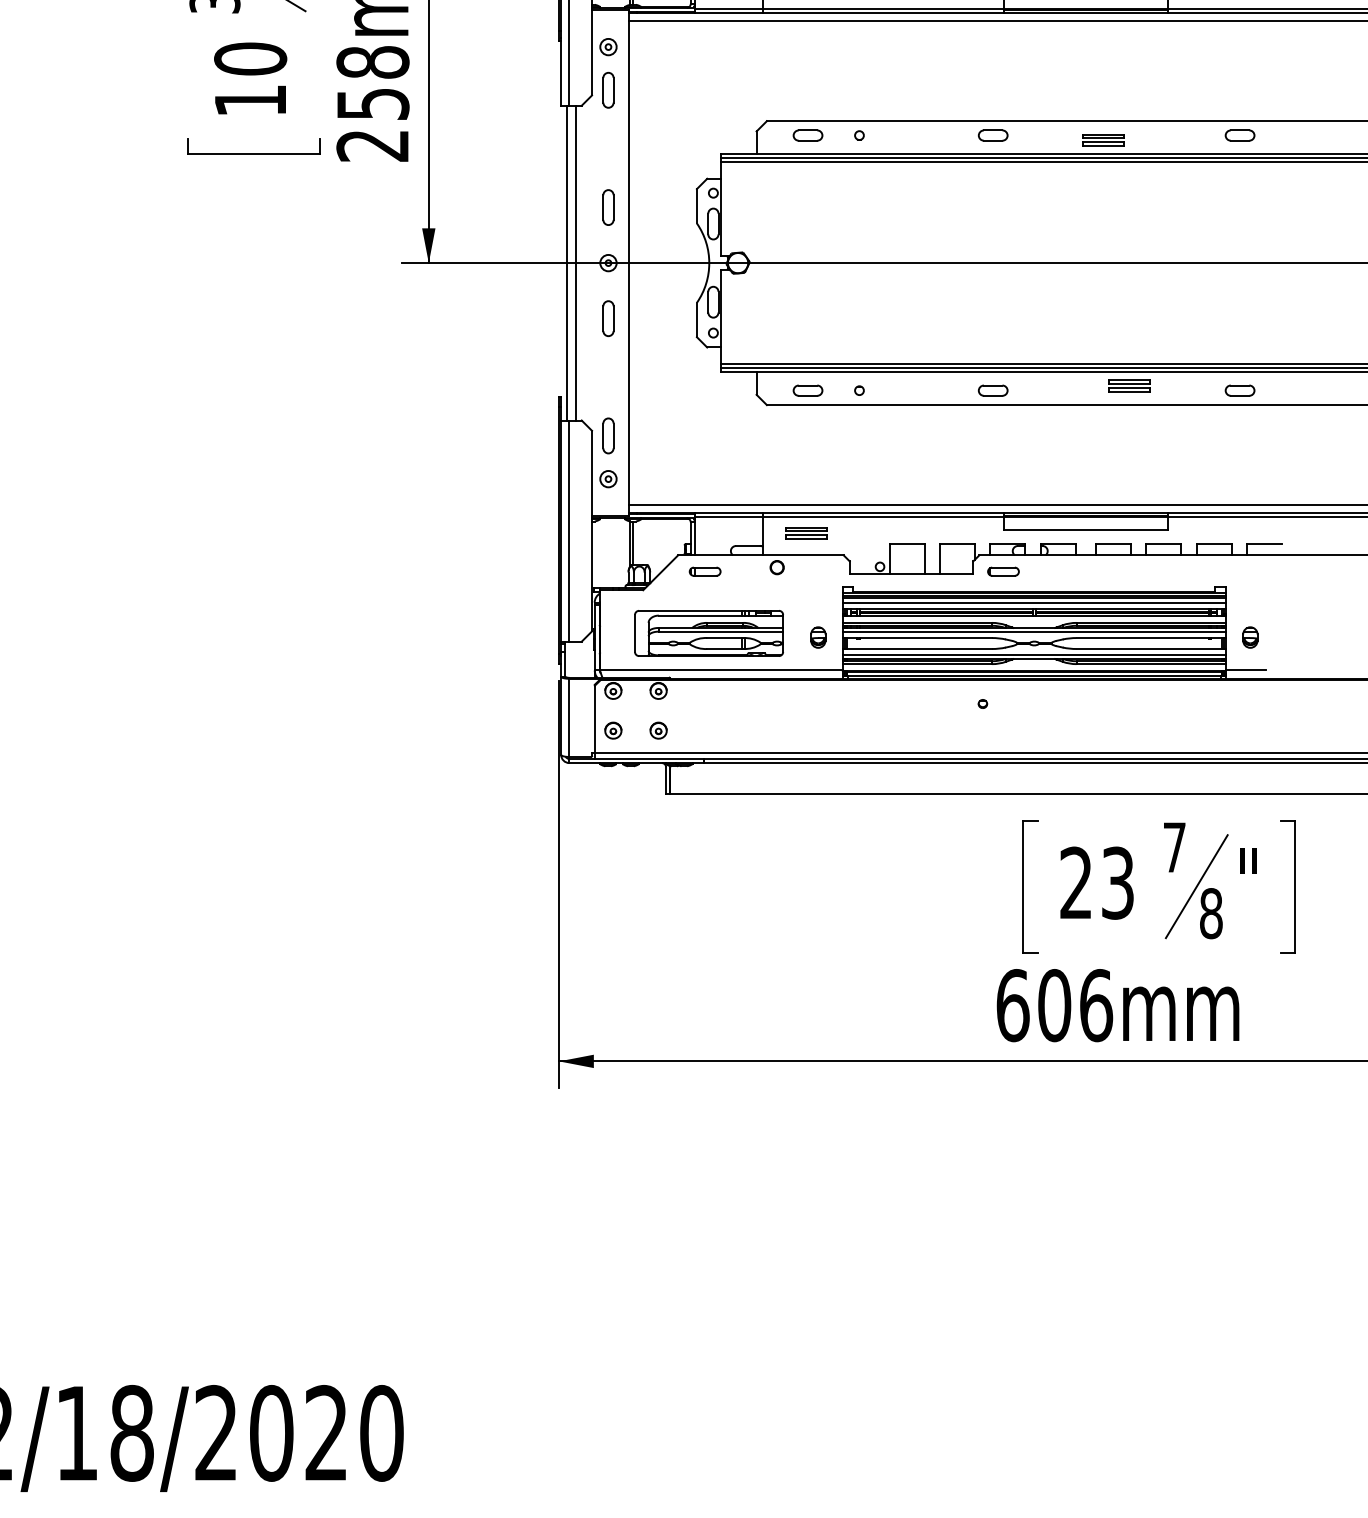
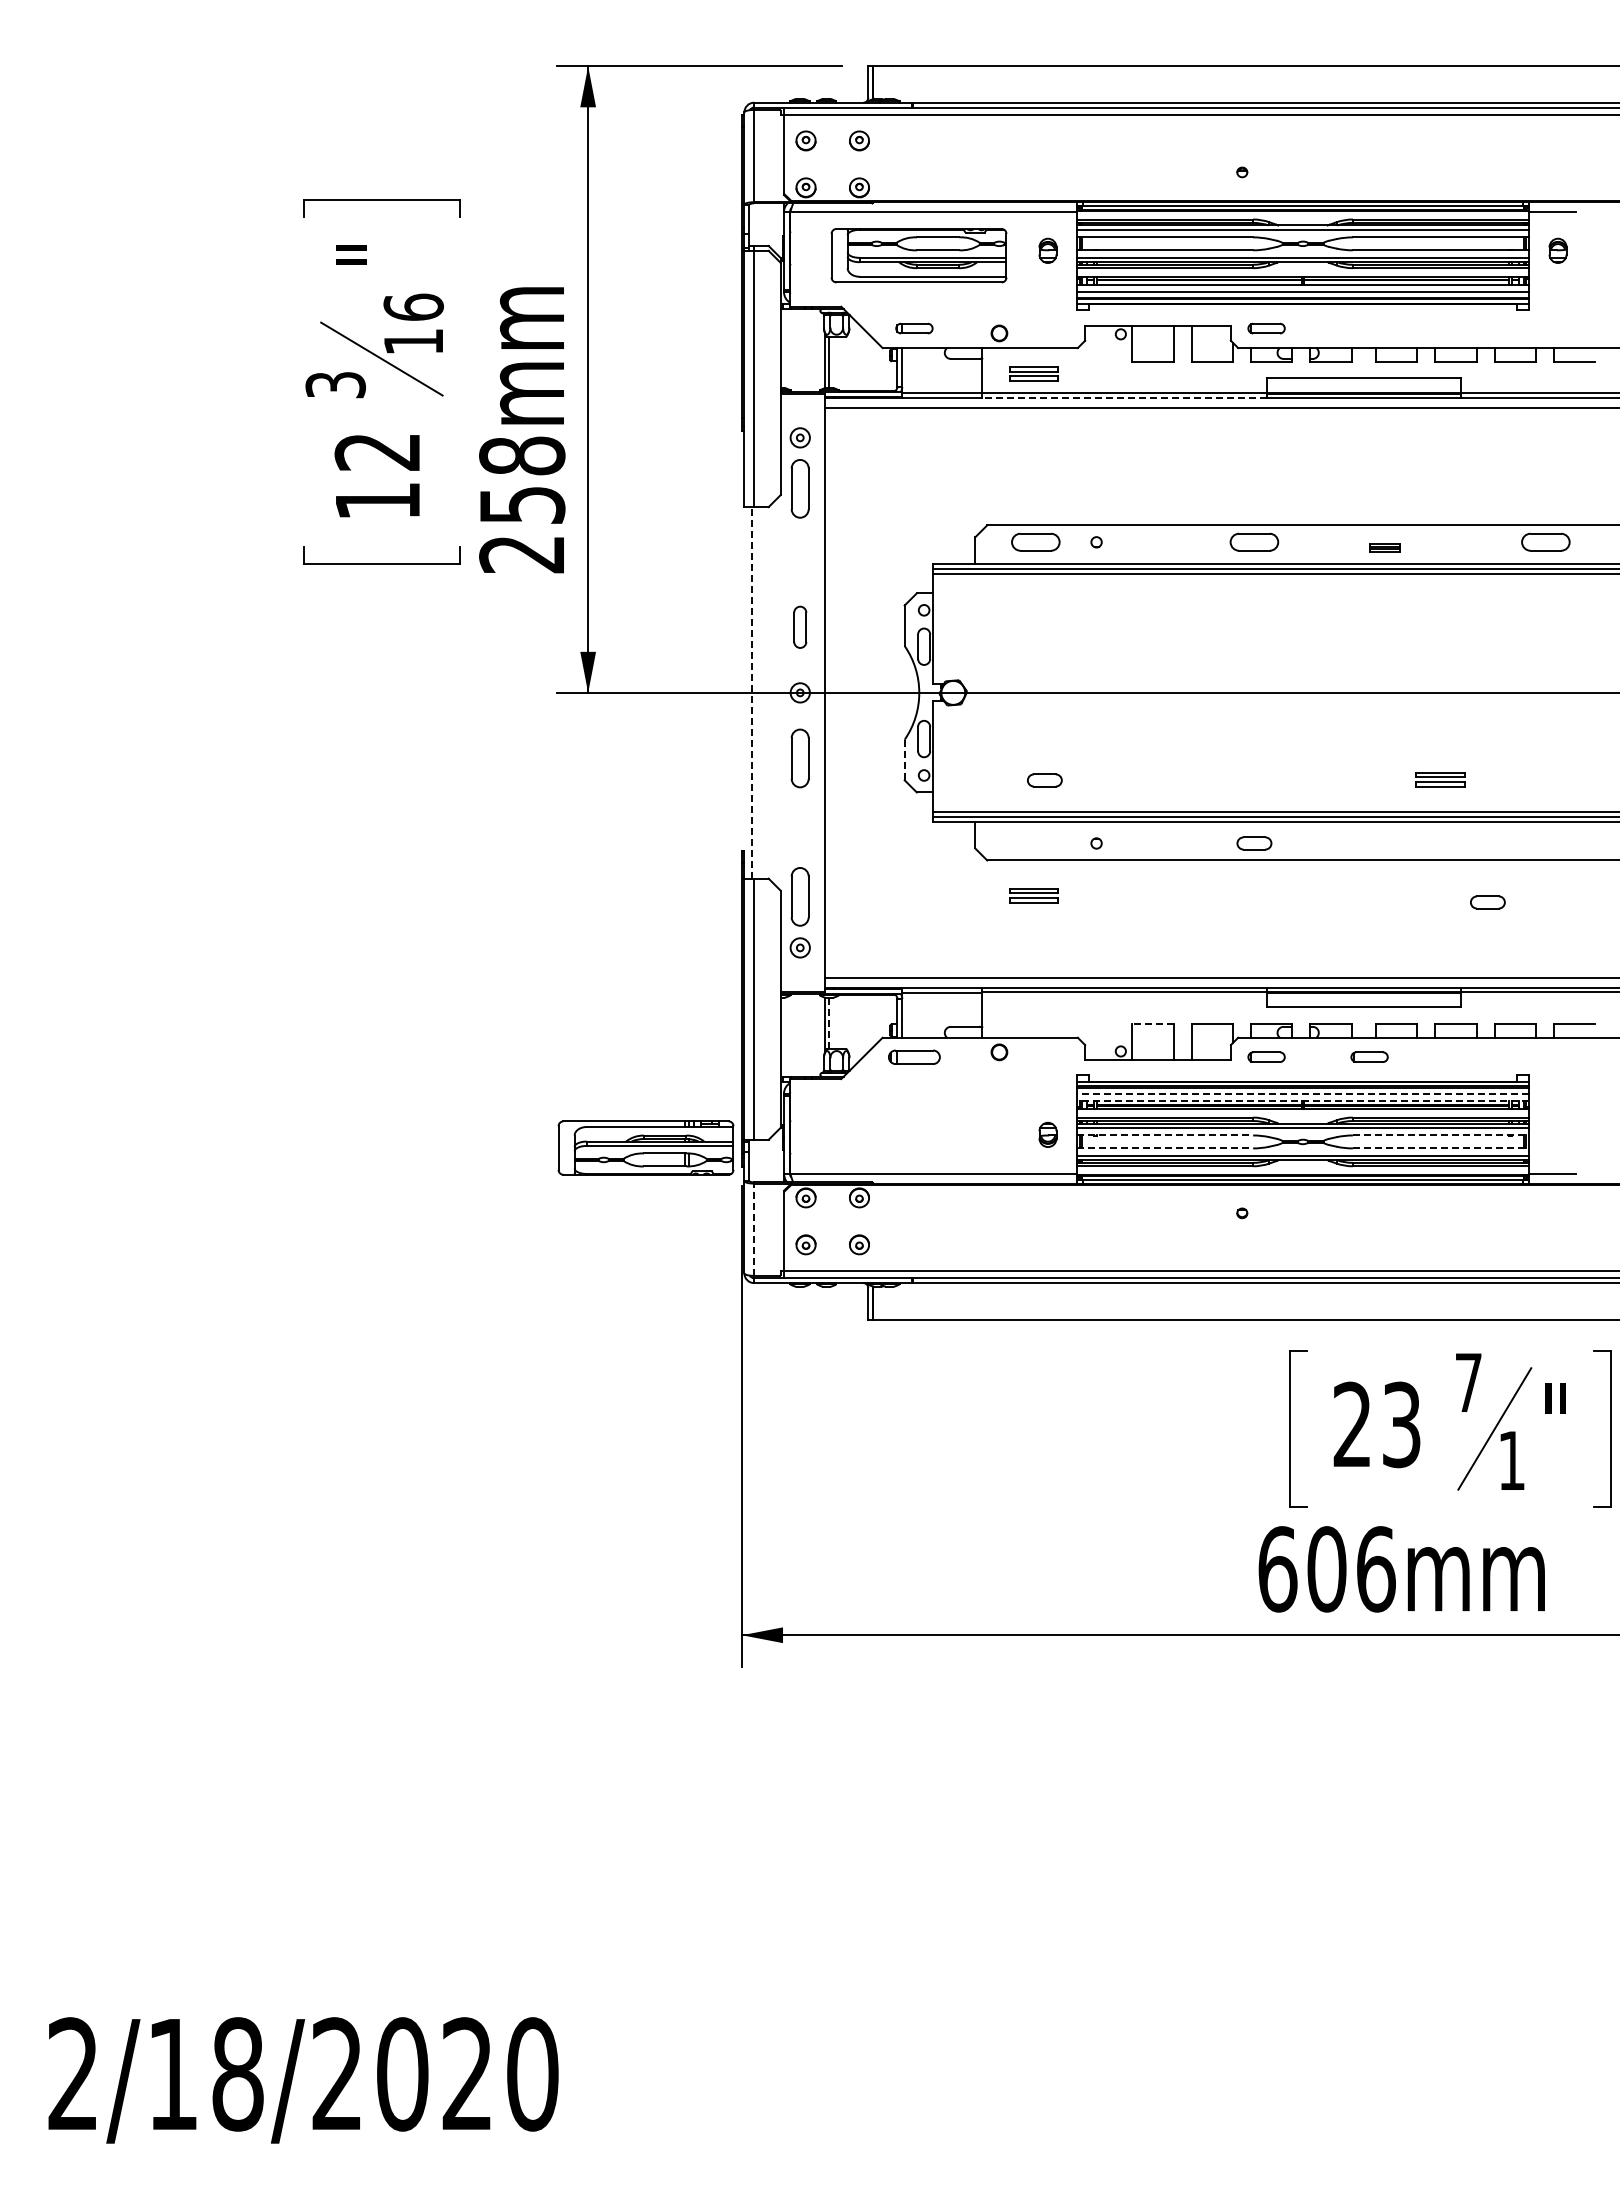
line: (882, 12) -> (1123, 397), solid -> dashed
text: (250, 58) -> (377, 451), 10 -> 12
part: (608, 89) -> (800, 488), size x1.4
part: (807, 135) -> (1035, 542), size x1.4
part: (993, 135) -> (1254, 542), size x1.4
part: (1239, 135) -> (1545, 542), size x1.4
part: (1103, 139) -> (1384, 547), size x0.6
line: (567, 262) -> (751, 692), solid -> dashed
line: (575, 262) -> (761, 692), removed
part: (608, 318) -> (800, 758), size x1.4
line: (696, 320) -> (904, 760), solid -> dashed
part: (1129, 385) -> (1440, 779), moved
part: (807, 390) -> (1044, 780), moved
part: (1239, 390) -> (1487, 902), moved
part: (608, 435) -> (800, 896), size x1.4
part: (806, 533) -> (1033, 895), moved
line: (633, 543) -> (829, 1023), solid -> dashed
line: (906, 544) -> (1152, 1024), solid -> dashed
part: (705, 571) -> (914, 1056), size x1.4
part: (1090, 571) -> (1369, 1056), added
line: (1034, 603) -> (1303, 1094), solid -> dashed
line: (1034, 608) -> (1303, 1100), solid -> dashed
part: (708, 632) -> (645, 1147), moved
part: (1249, 637) -> (1557, 1134), removed
line: (917, 638) -> (1165, 1135), solid -> dashed
line: (1150, 638) -> (1440, 1135), solid -> dashed
line: (917, 649) -> (1165, 1148), solid -> dashed
line: (1150, 649) -> (1440, 1148), solid -> dashed
line: (569, 717) -> (754, 1229), solid -> dashed
text: (1210, 913) -> (1511, 1460), 8 -> 1

